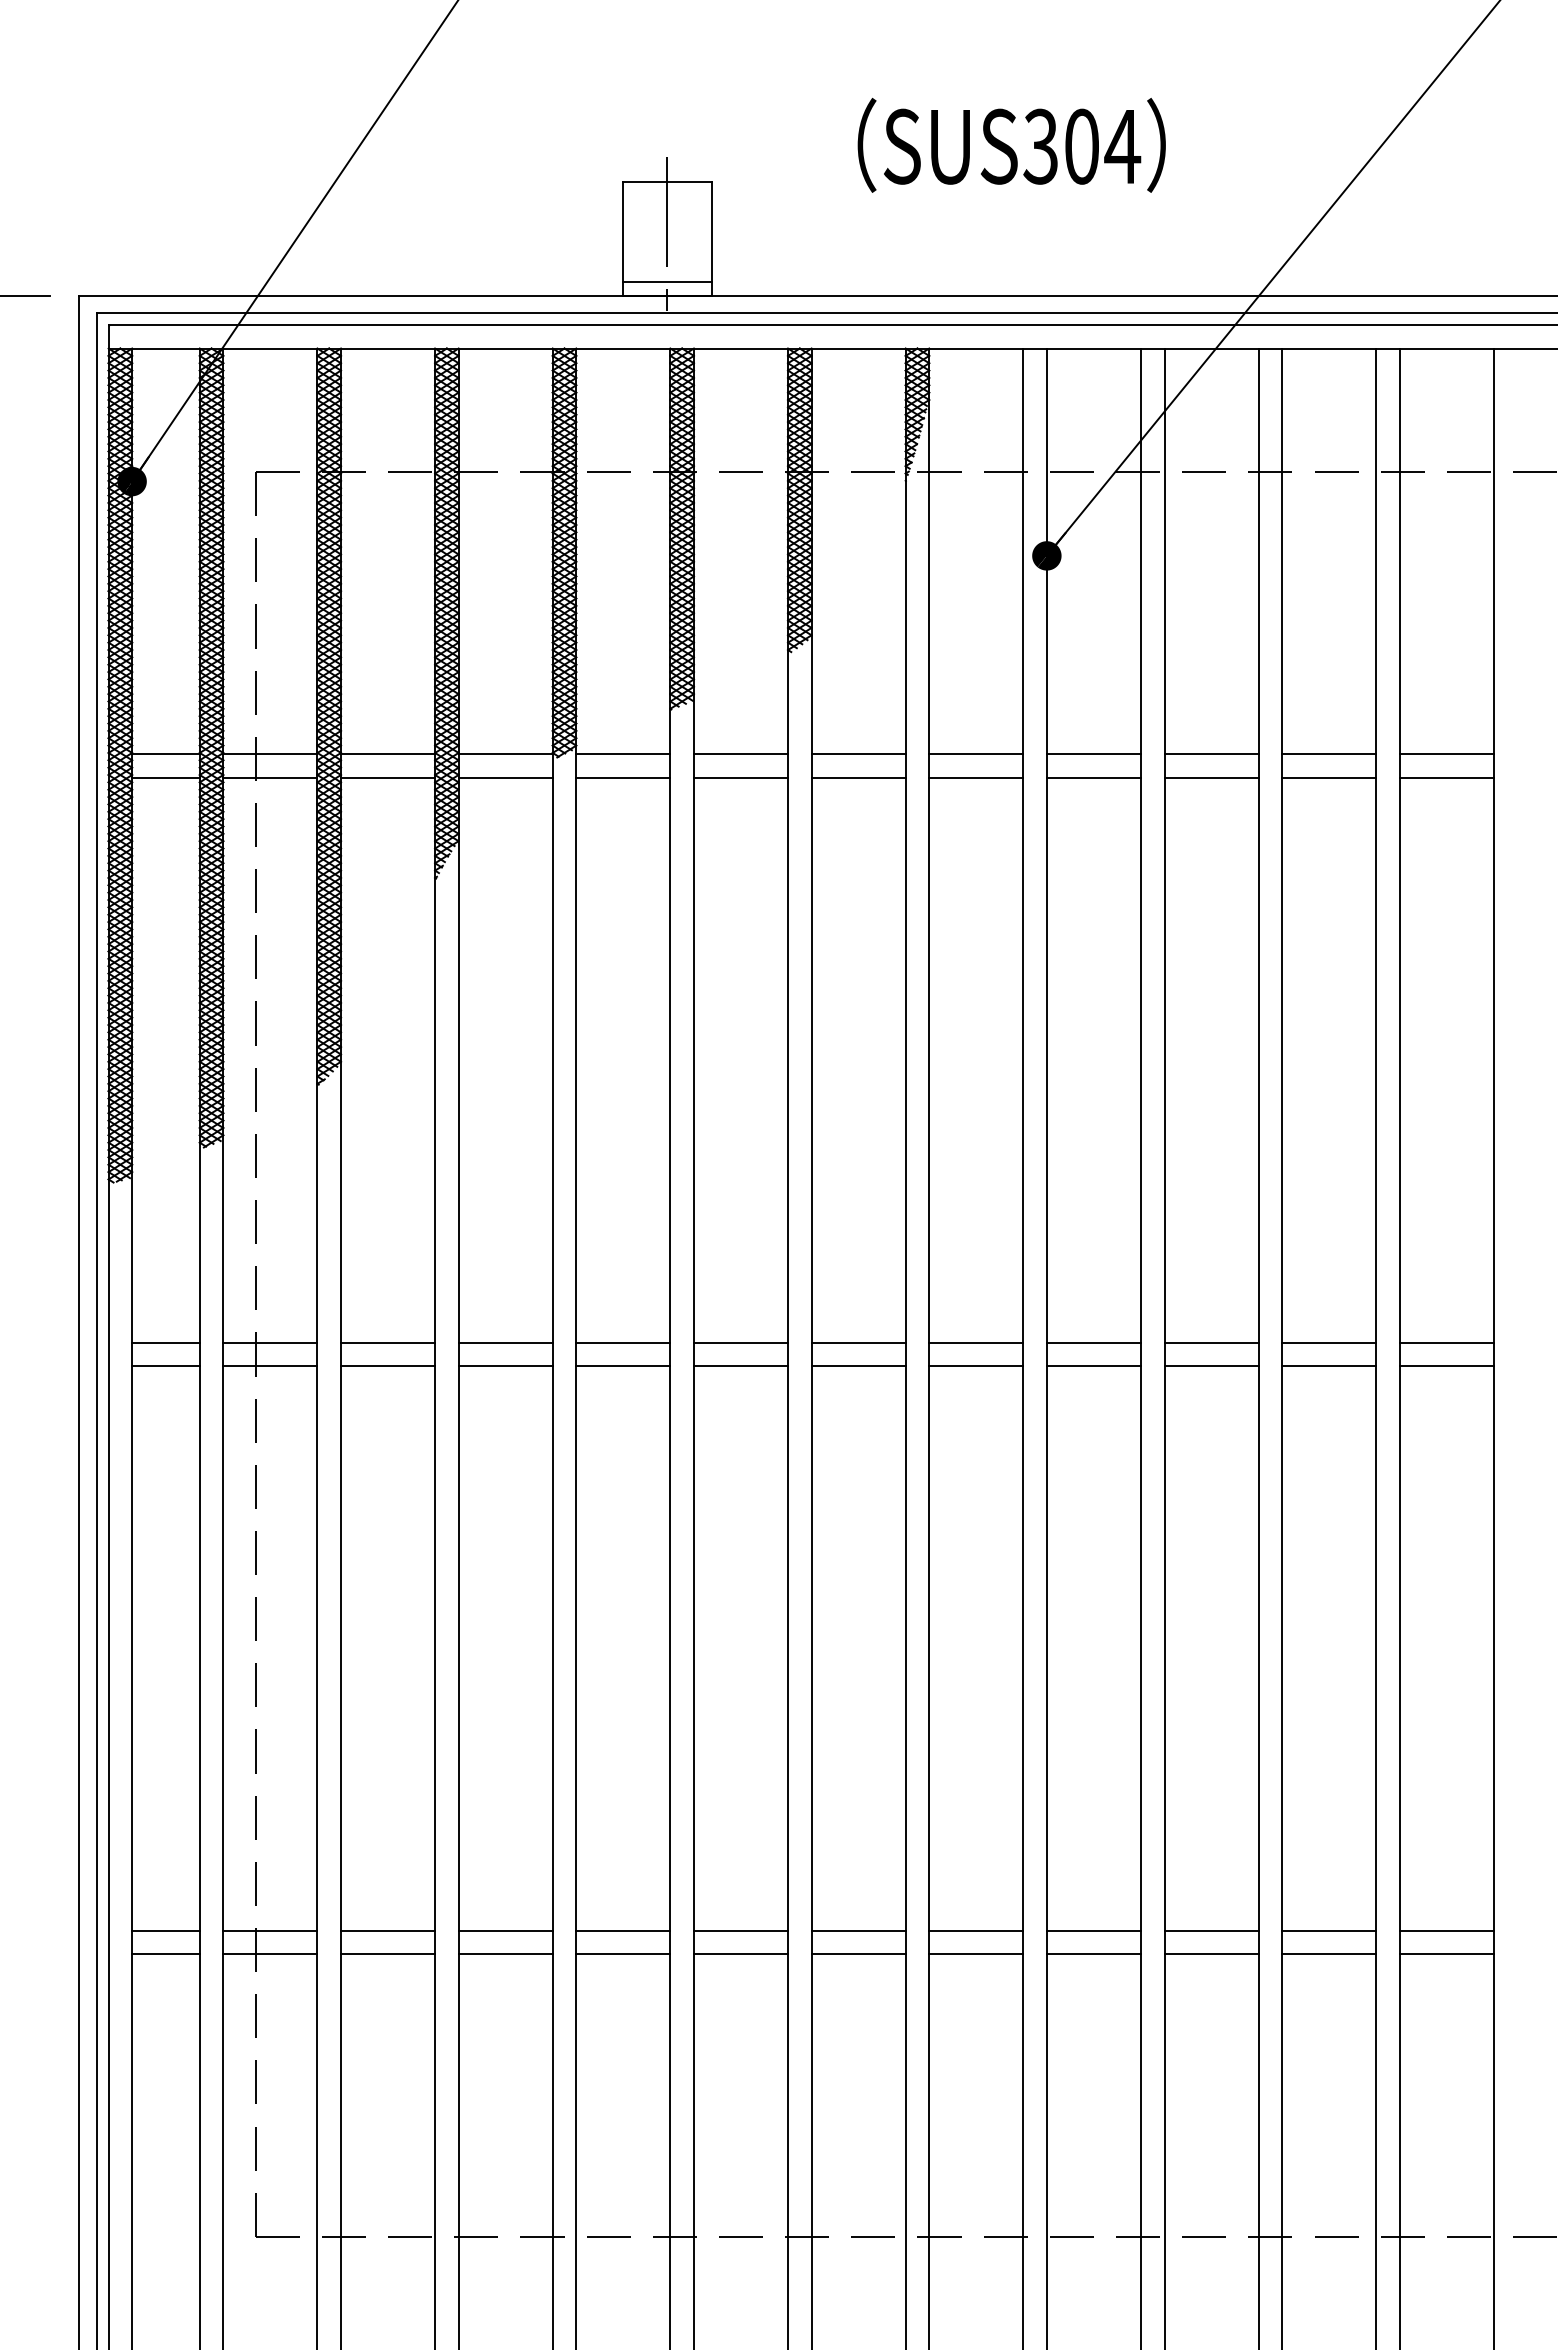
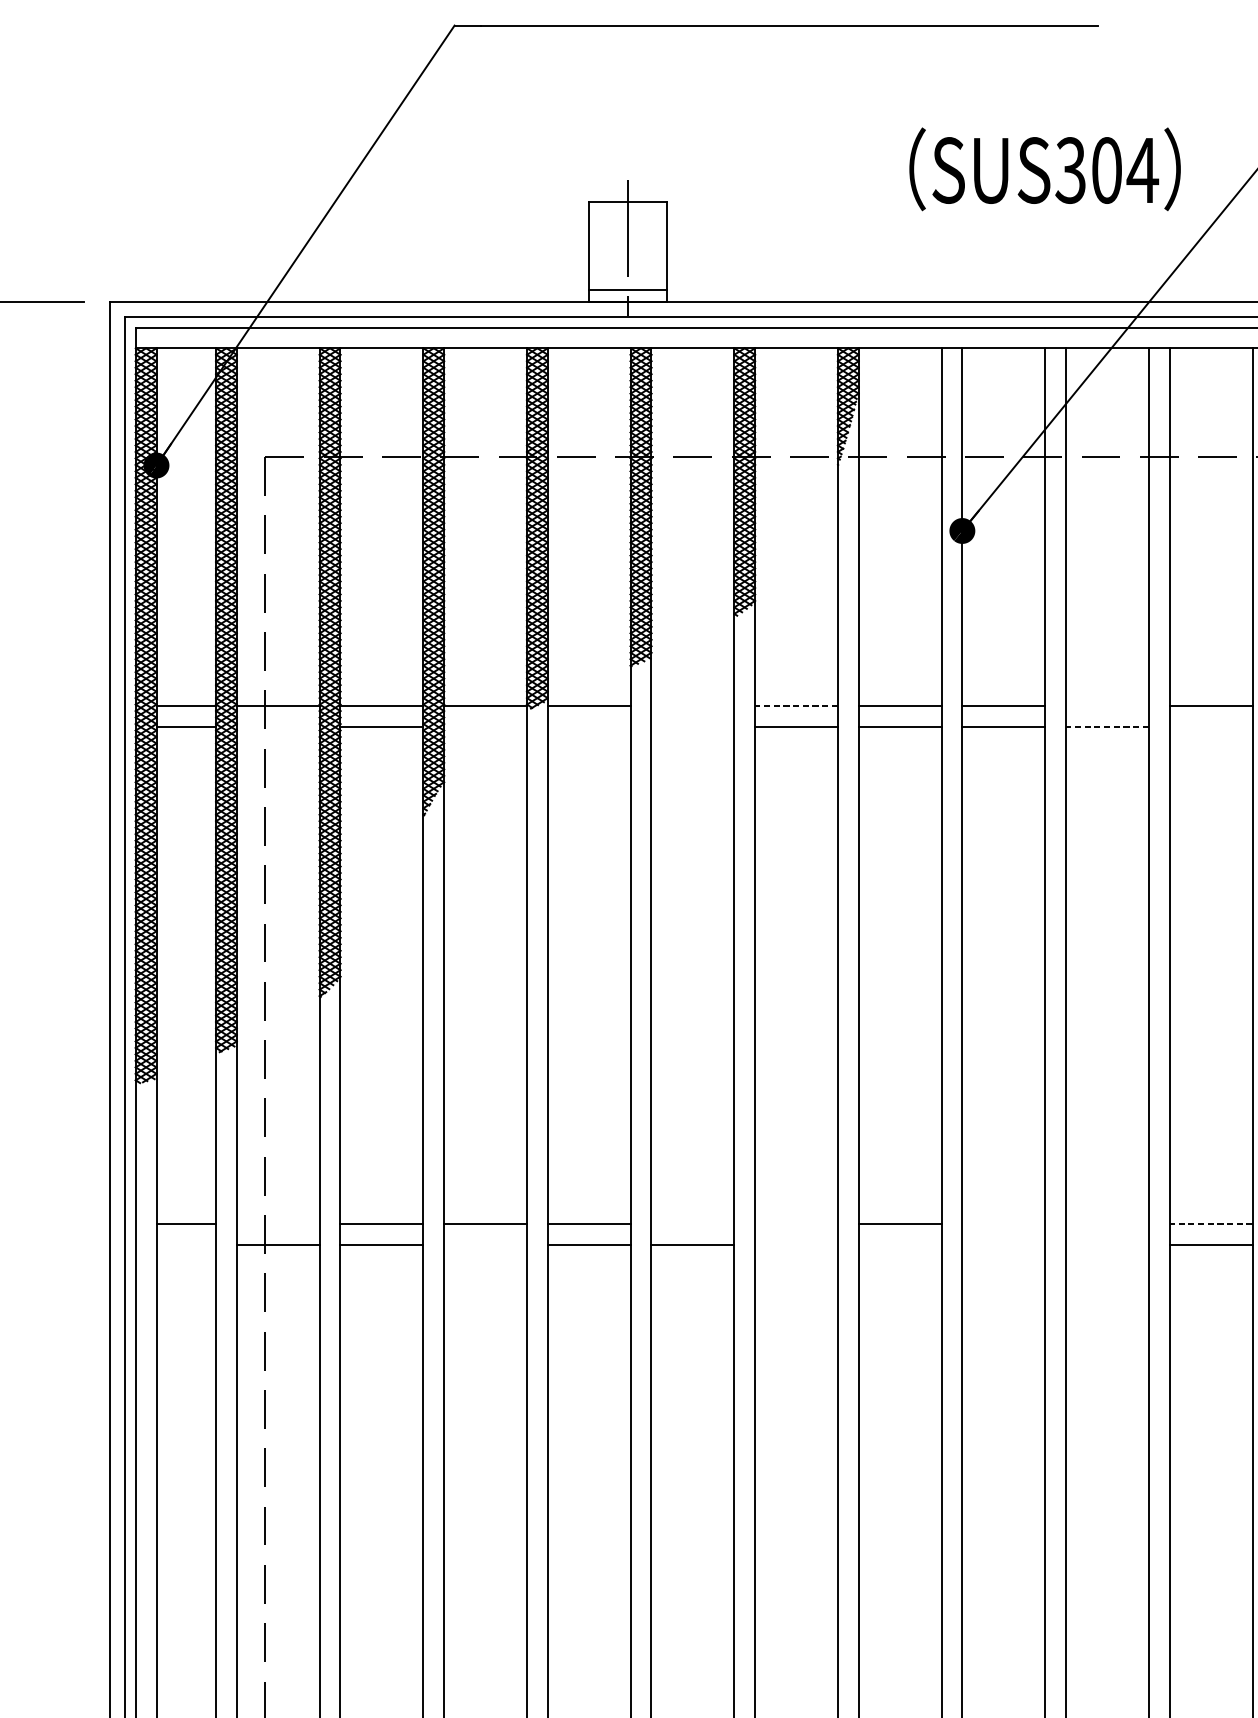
text: (1011, 145) -> (1044, 169), moved
line: (740, 754) -> (692, 705), removed
line: (858, 754) -> (796, 705), solid -> dashed
line: (1211, 754) -> (1107, 705), removed
line: (270, 777) -> (278, 726), removed
line: (505, 777) -> (485, 726), removed
line: (623, 777) -> (589, 726), removed
line: (740, 777) -> (692, 726), removed
line: (1211, 777) -> (1107, 726), solid -> dashed
line: (1329, 777) -> (1211, 726), removed
line: (270, 1342) -> (278, 1223), removed
line: (740, 1342) -> (692, 1223), removed
line: (858, 1342) -> (796, 1223), removed
line: (1093, 1342) -> (1003, 1223), removed
line: (1211, 1342) -> (1107, 1223), removed
line: (1328, 1342) -> (1210, 1223), solid -> dashed
line: (165, 1366) -> (185, 1245), removed
line: (505, 1366) -> (485, 1245), removed
line: (858, 1366) -> (796, 1245), removed
line: (976, 1366) -> (900, 1245), removed
line: (1093, 1366) -> (1003, 1245), removed
line: (1211, 1366) -> (1107, 1245), removed

